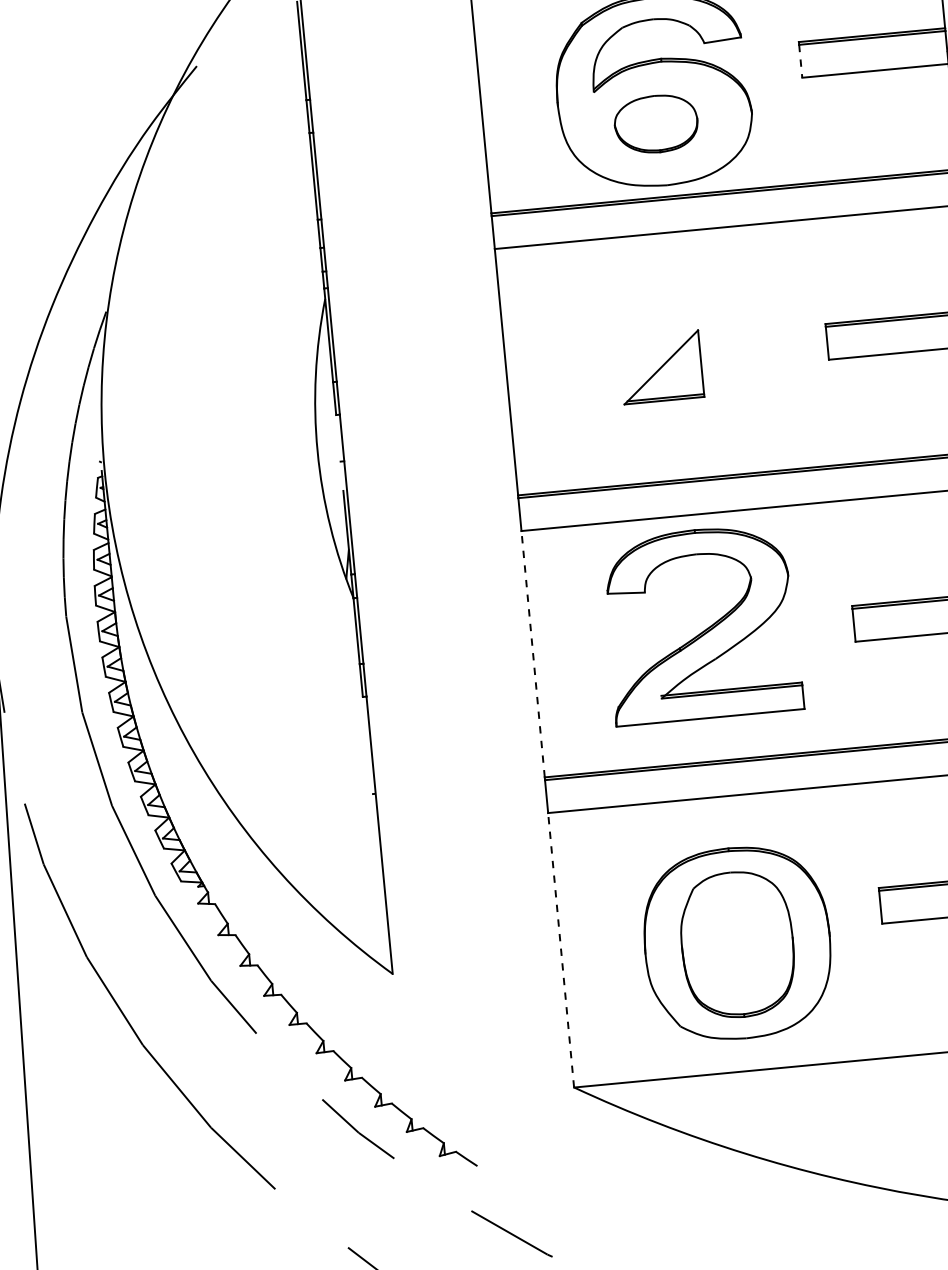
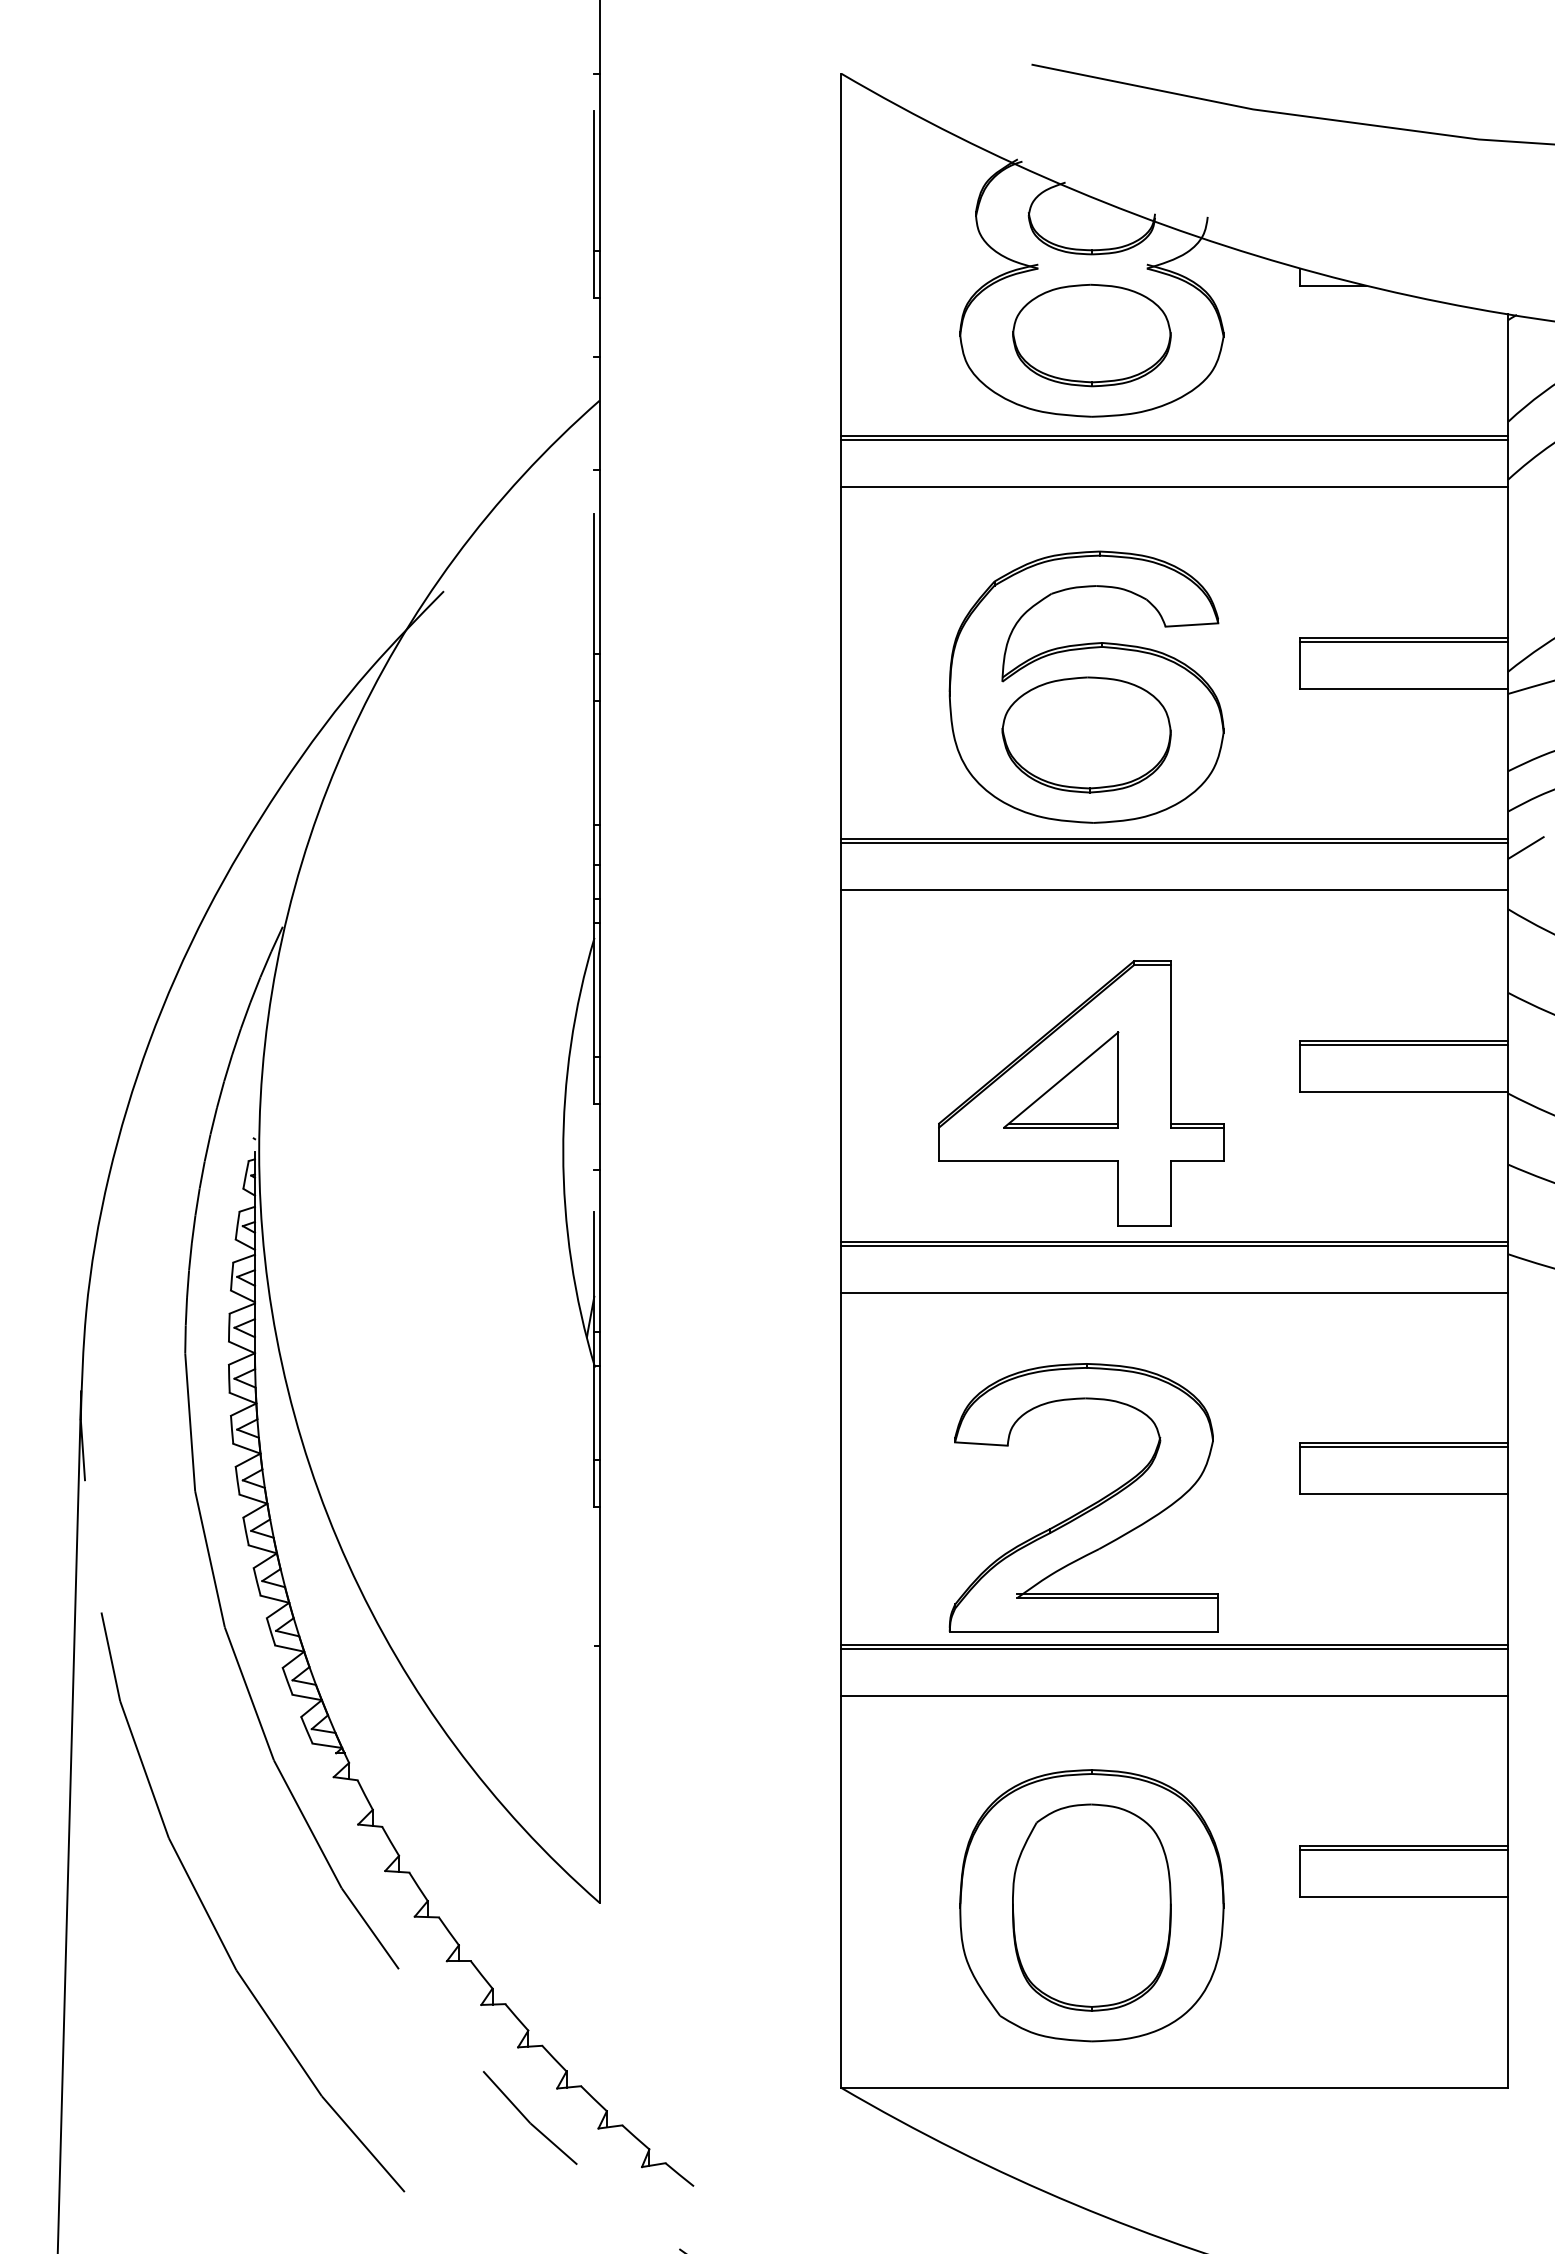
line: (800, 61) -> (1299, 665), dashed -> solid
part: (656, 123) -> (1086, 734), size x1.43
part: (676, 375) -> (1081, 1093), added
part: (704, 629) -> (1087, 1506), moved
line: (533, 653) -> (841, 1468), dashed -> solid
line: (561, 949) -> (841, 1891), dashed -> solid

